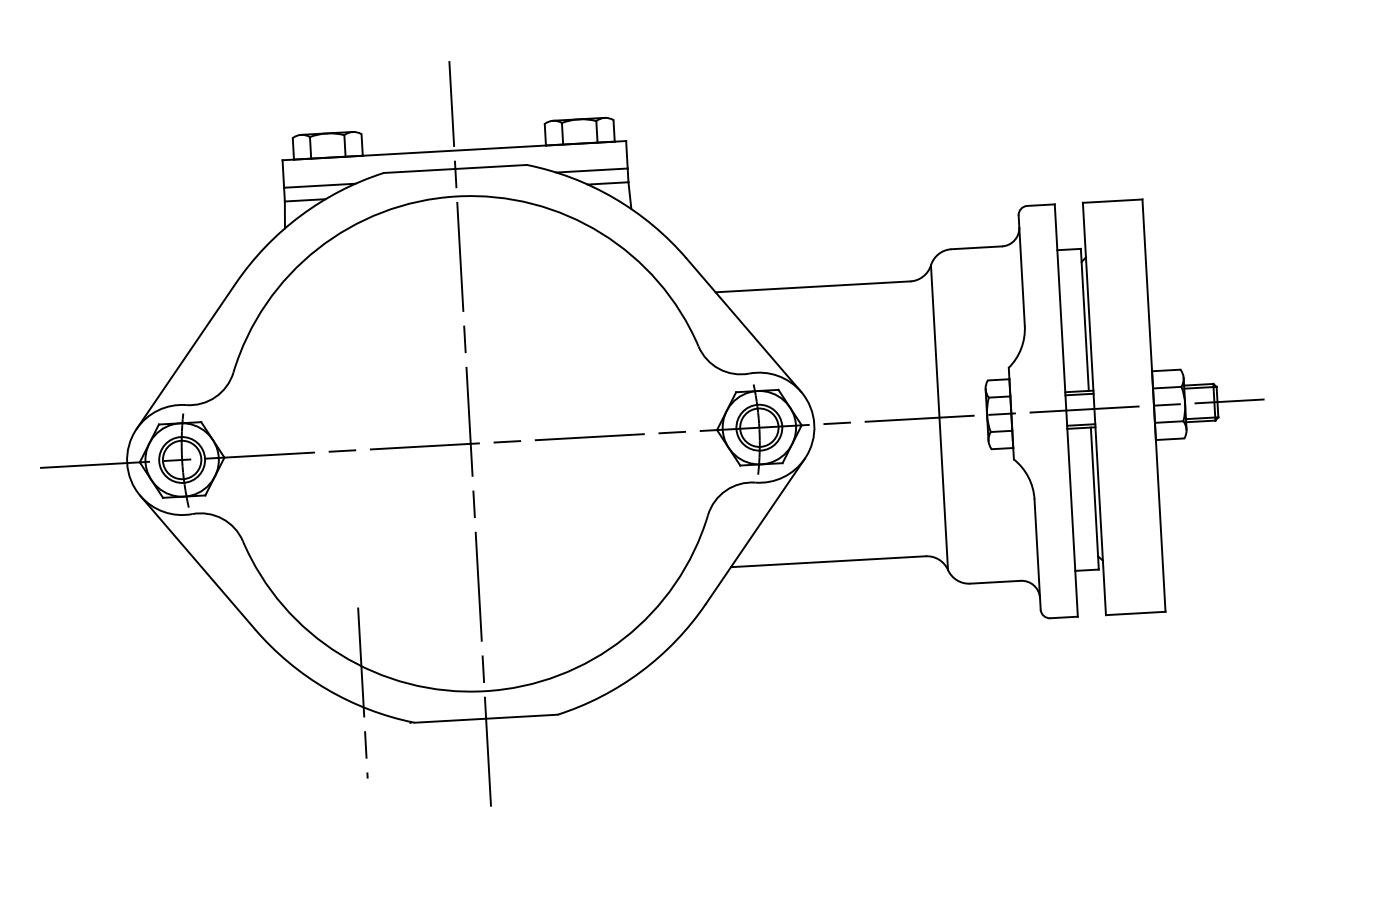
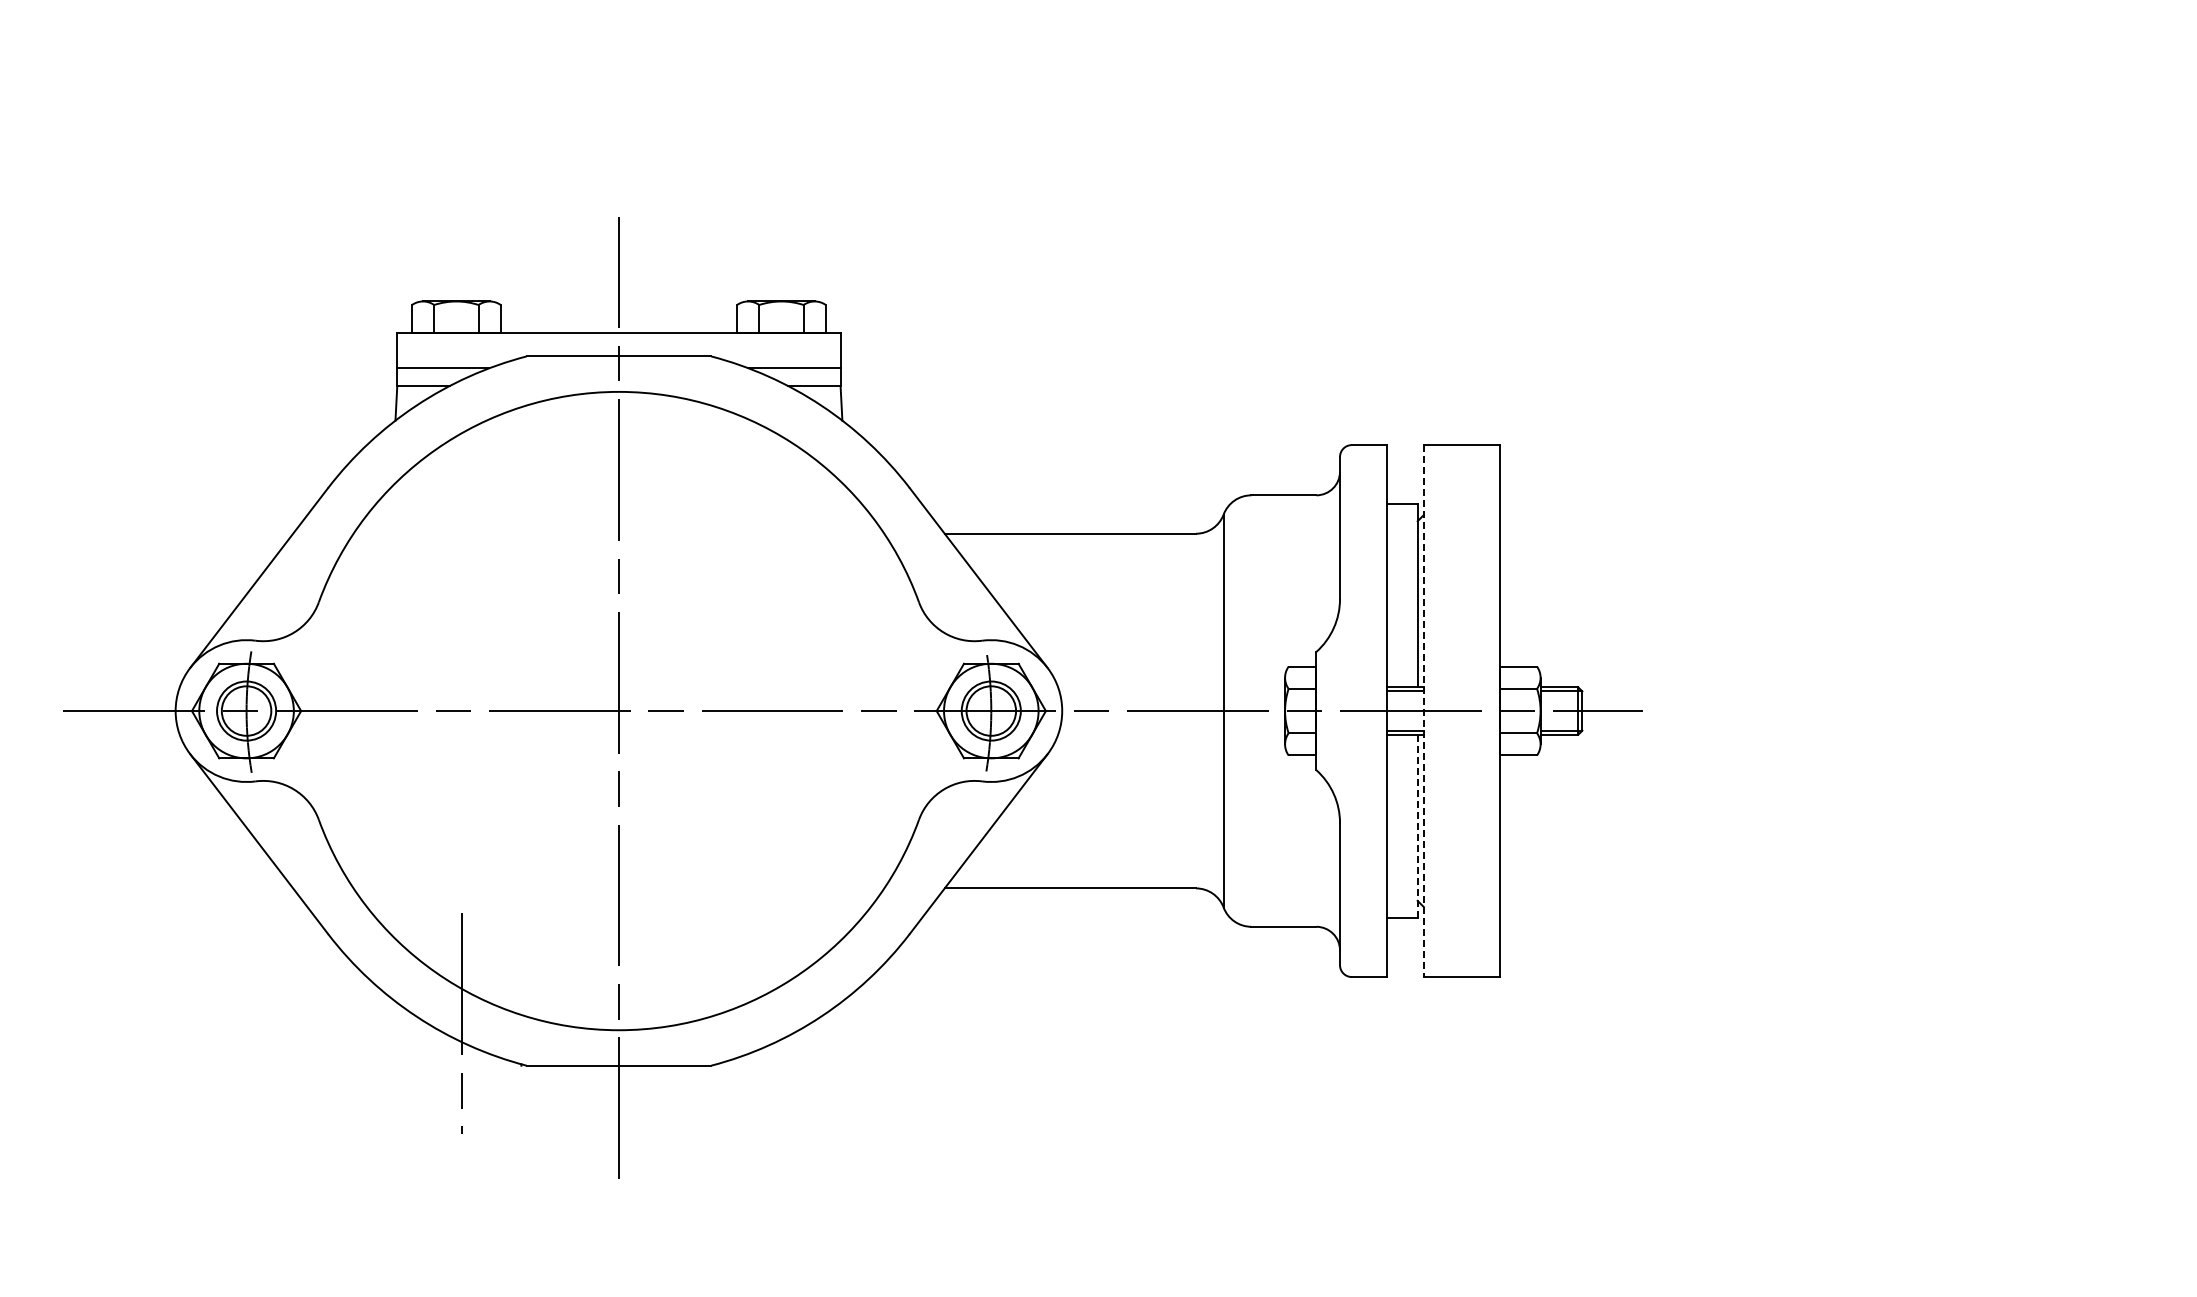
line: (1094, 409) -> (1423, 711), solid -> dashed
line: (1094, 498) -> (1417, 826), solid -> dashed

